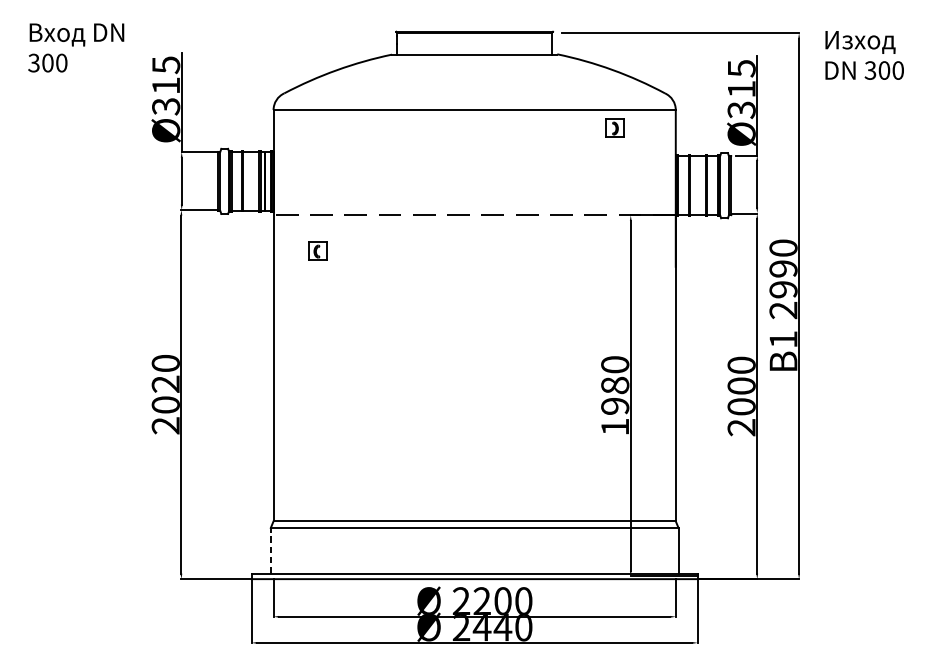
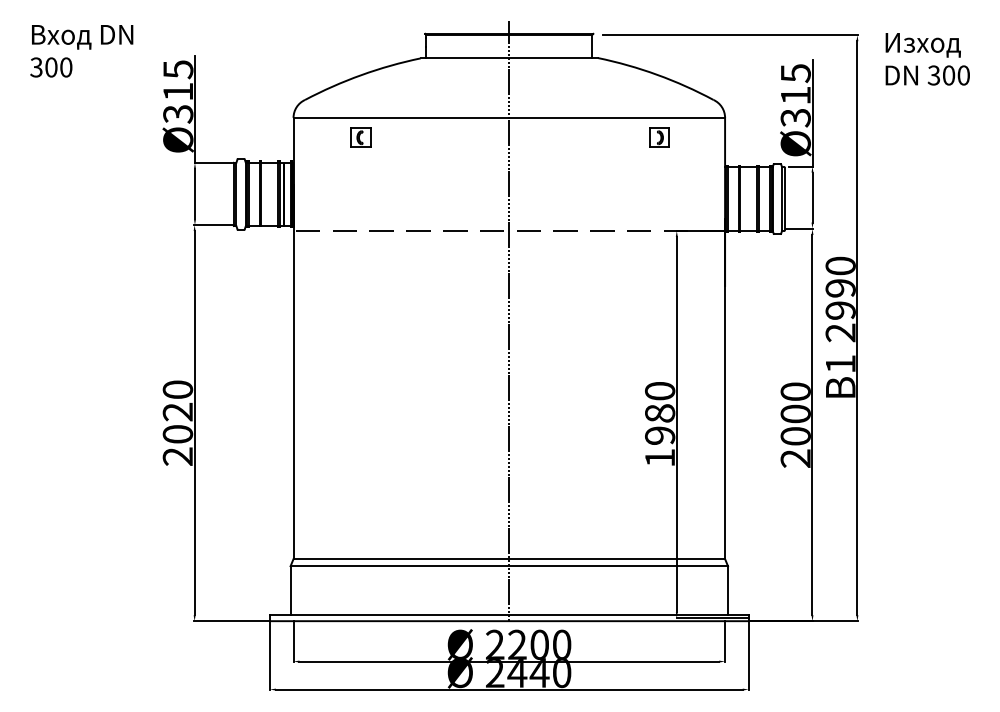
part: (317, 251) -> (360, 137), moved
line: (474, 299) -> (509, 321), added
line: (270, 550) -> (290, 590), dashed -> solid

